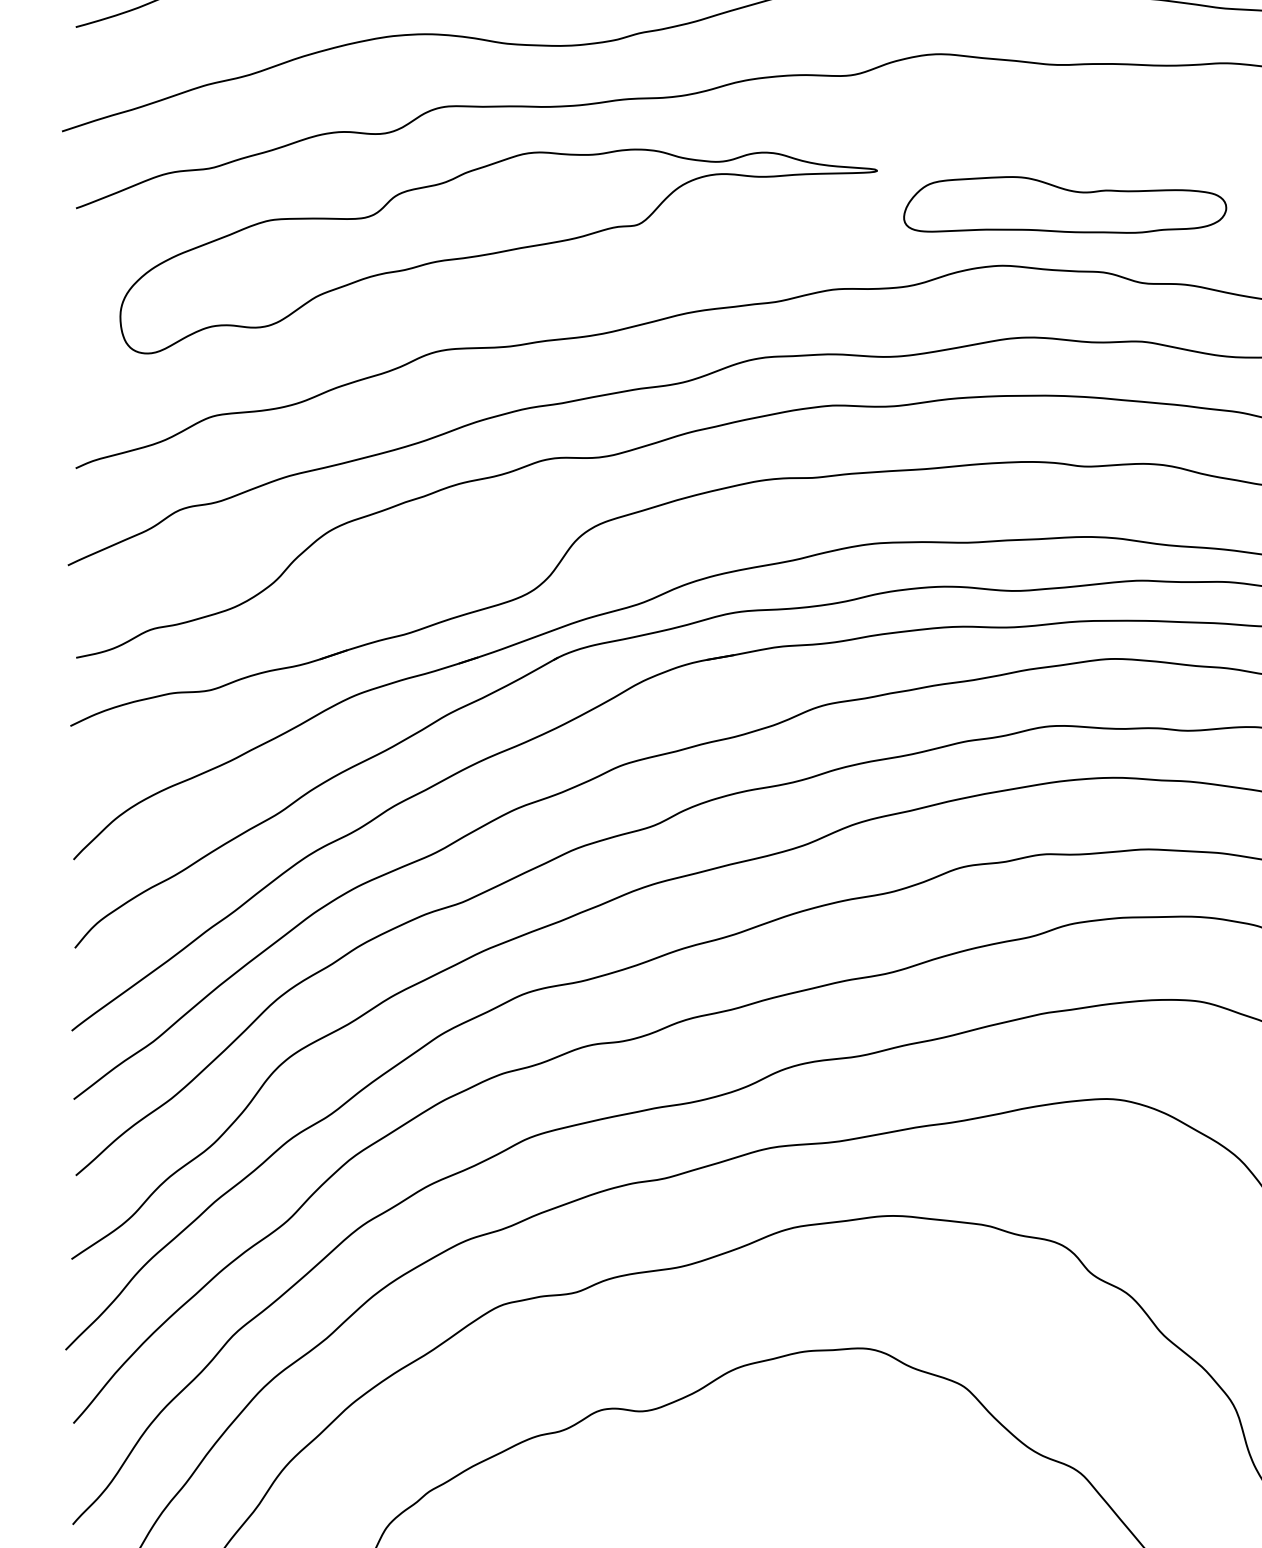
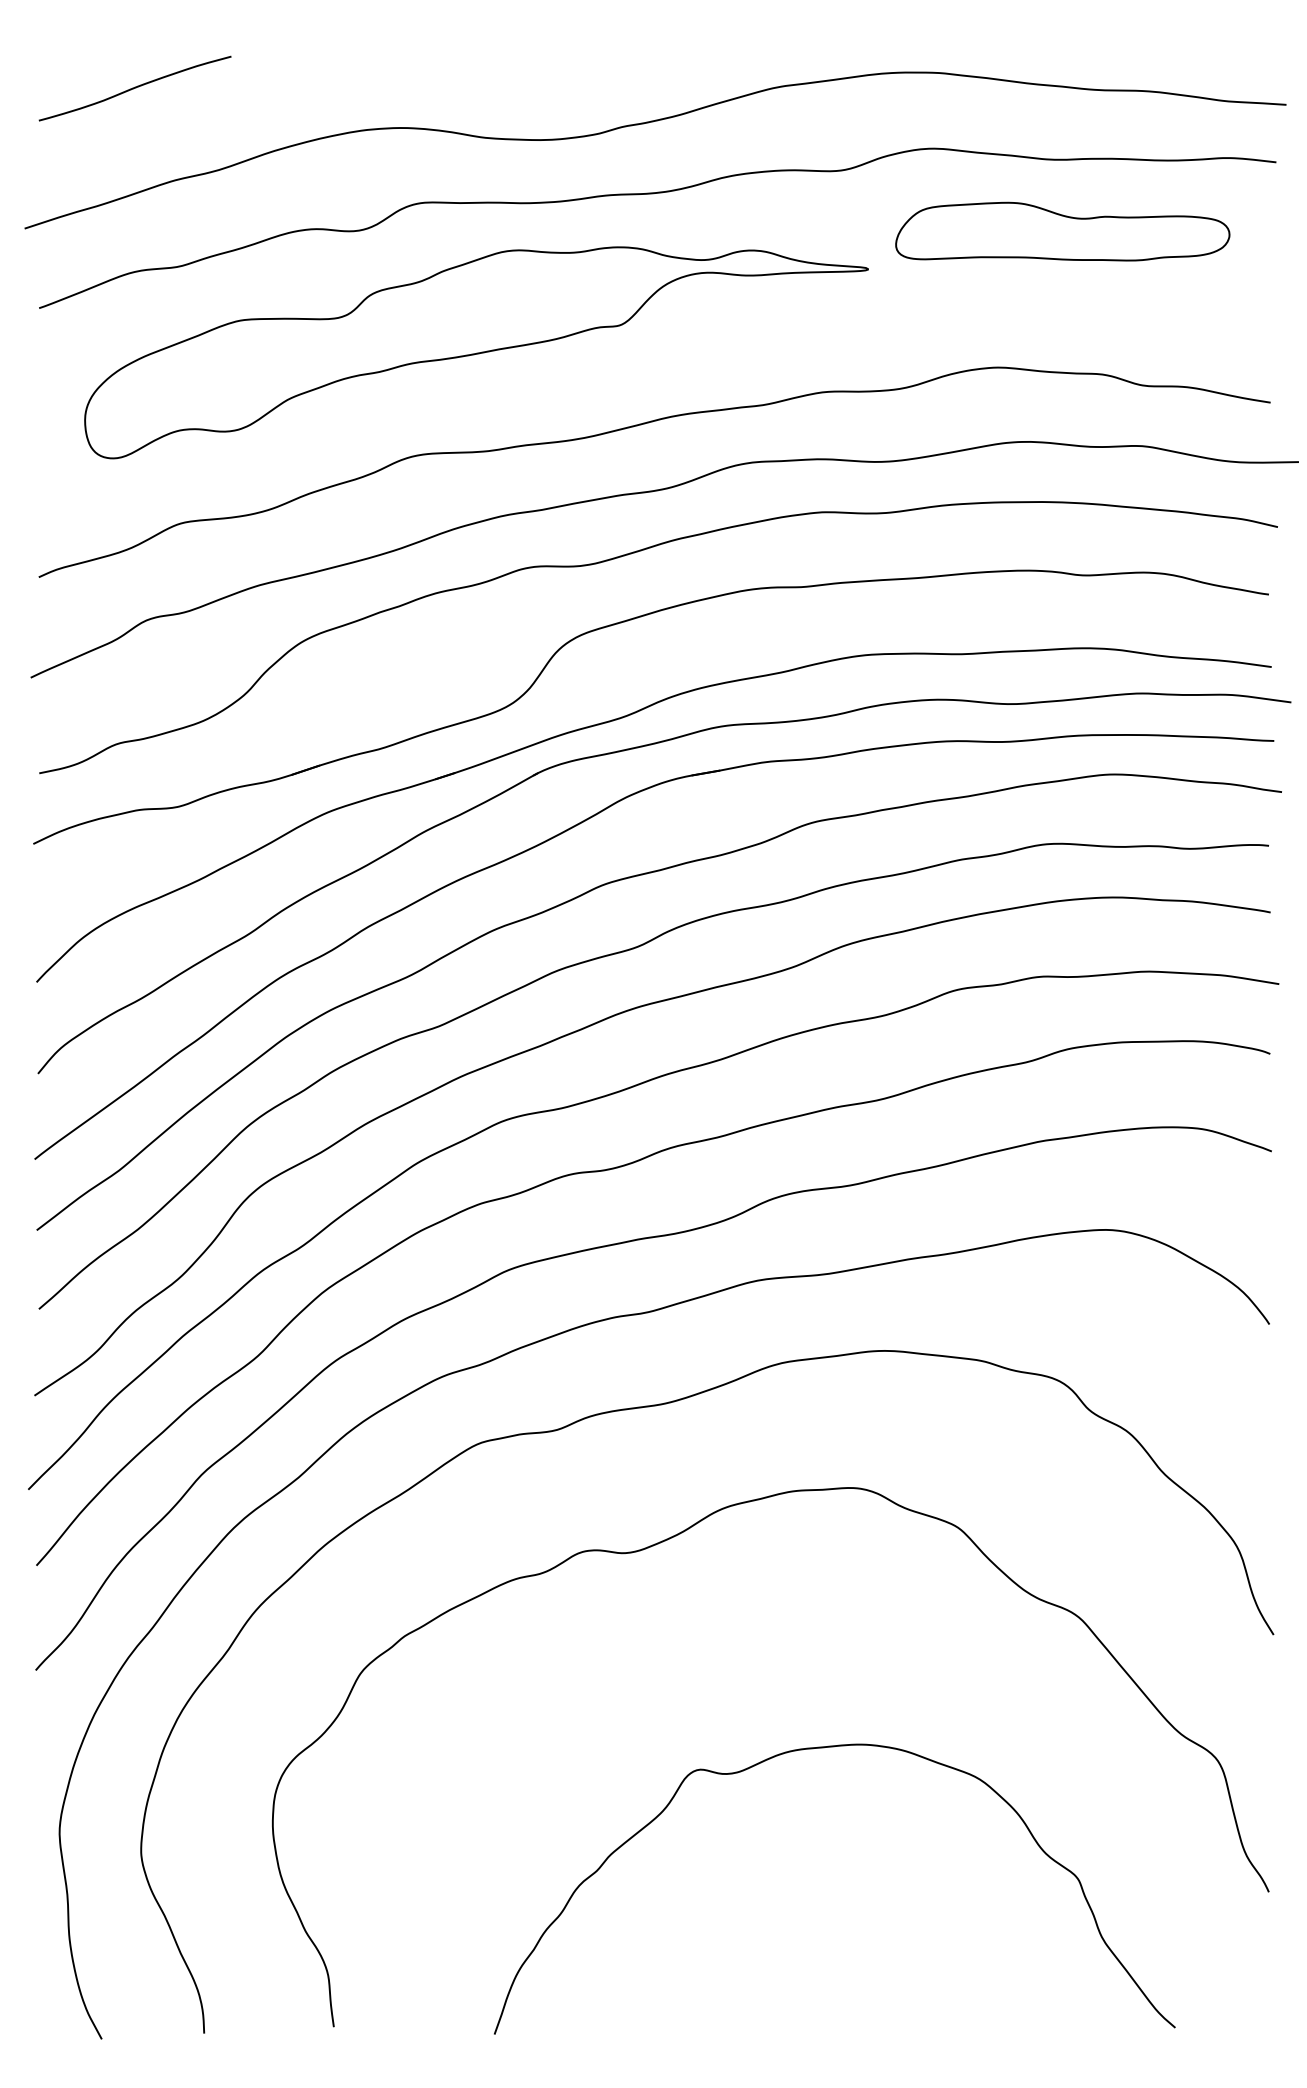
part: (1064, 204) -> (1062, 231), moved

